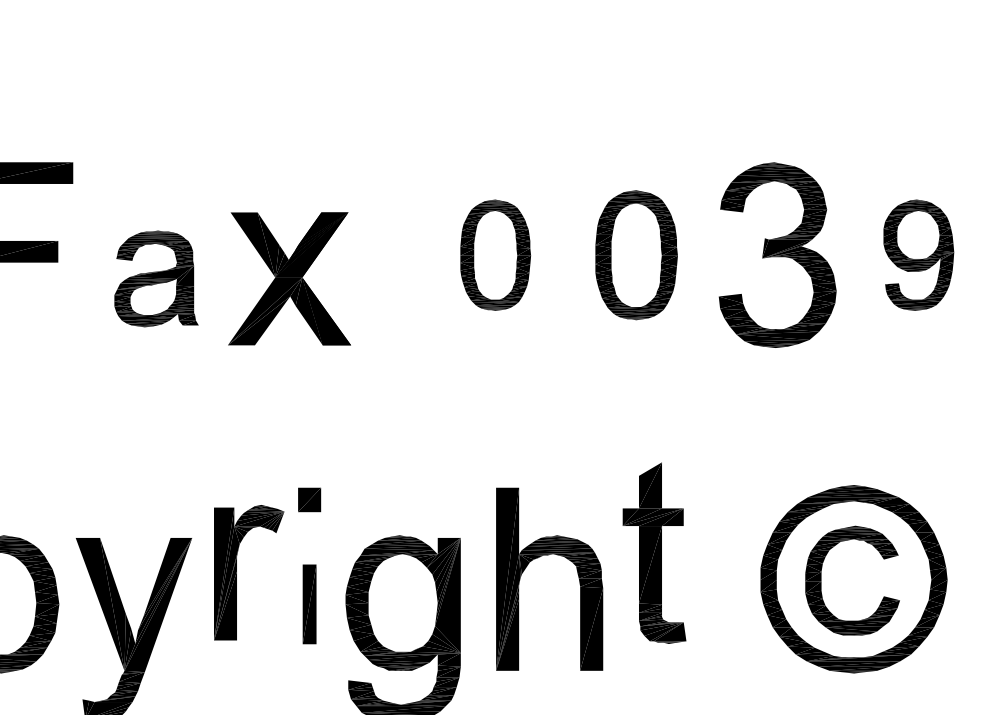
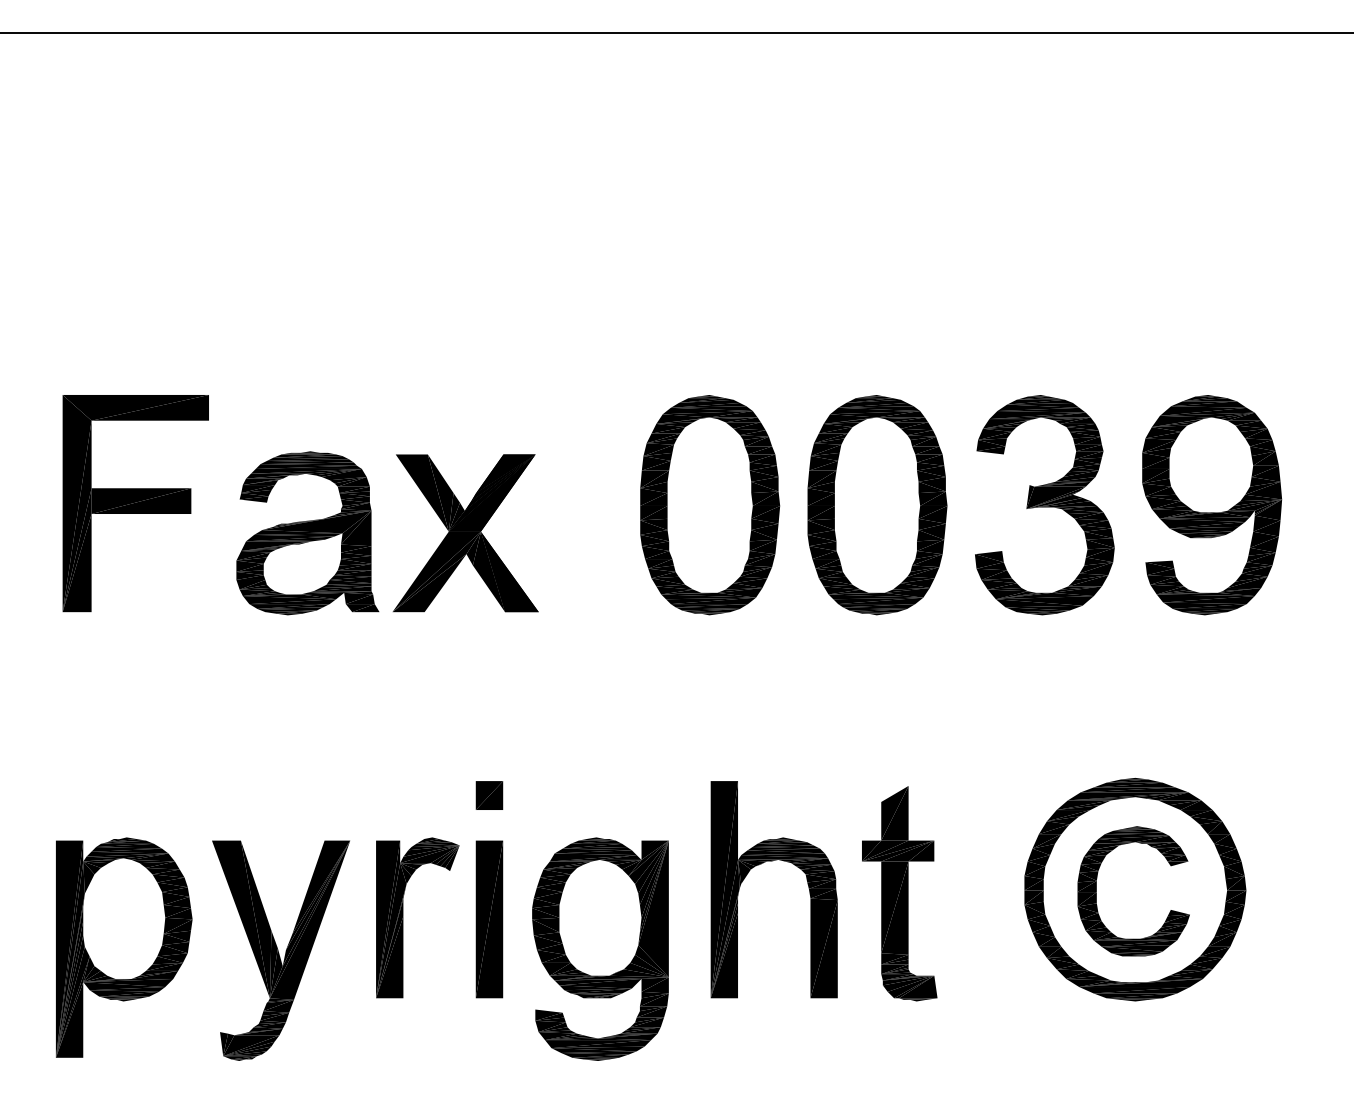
part: (495, 255) -> (710, 505), size x1.67
part: (636, 255) -> (877, 505), size x1.43
part: (919, 255) -> (1212, 505), size x1.67
part: (156, 279) -> (307, 533), size x1.43
part: (654, 553) -> (899, 893), moved
part: (237, 572) -> (403, 917), moved
part: (309, 604) -> (489, 919), size x1.67

